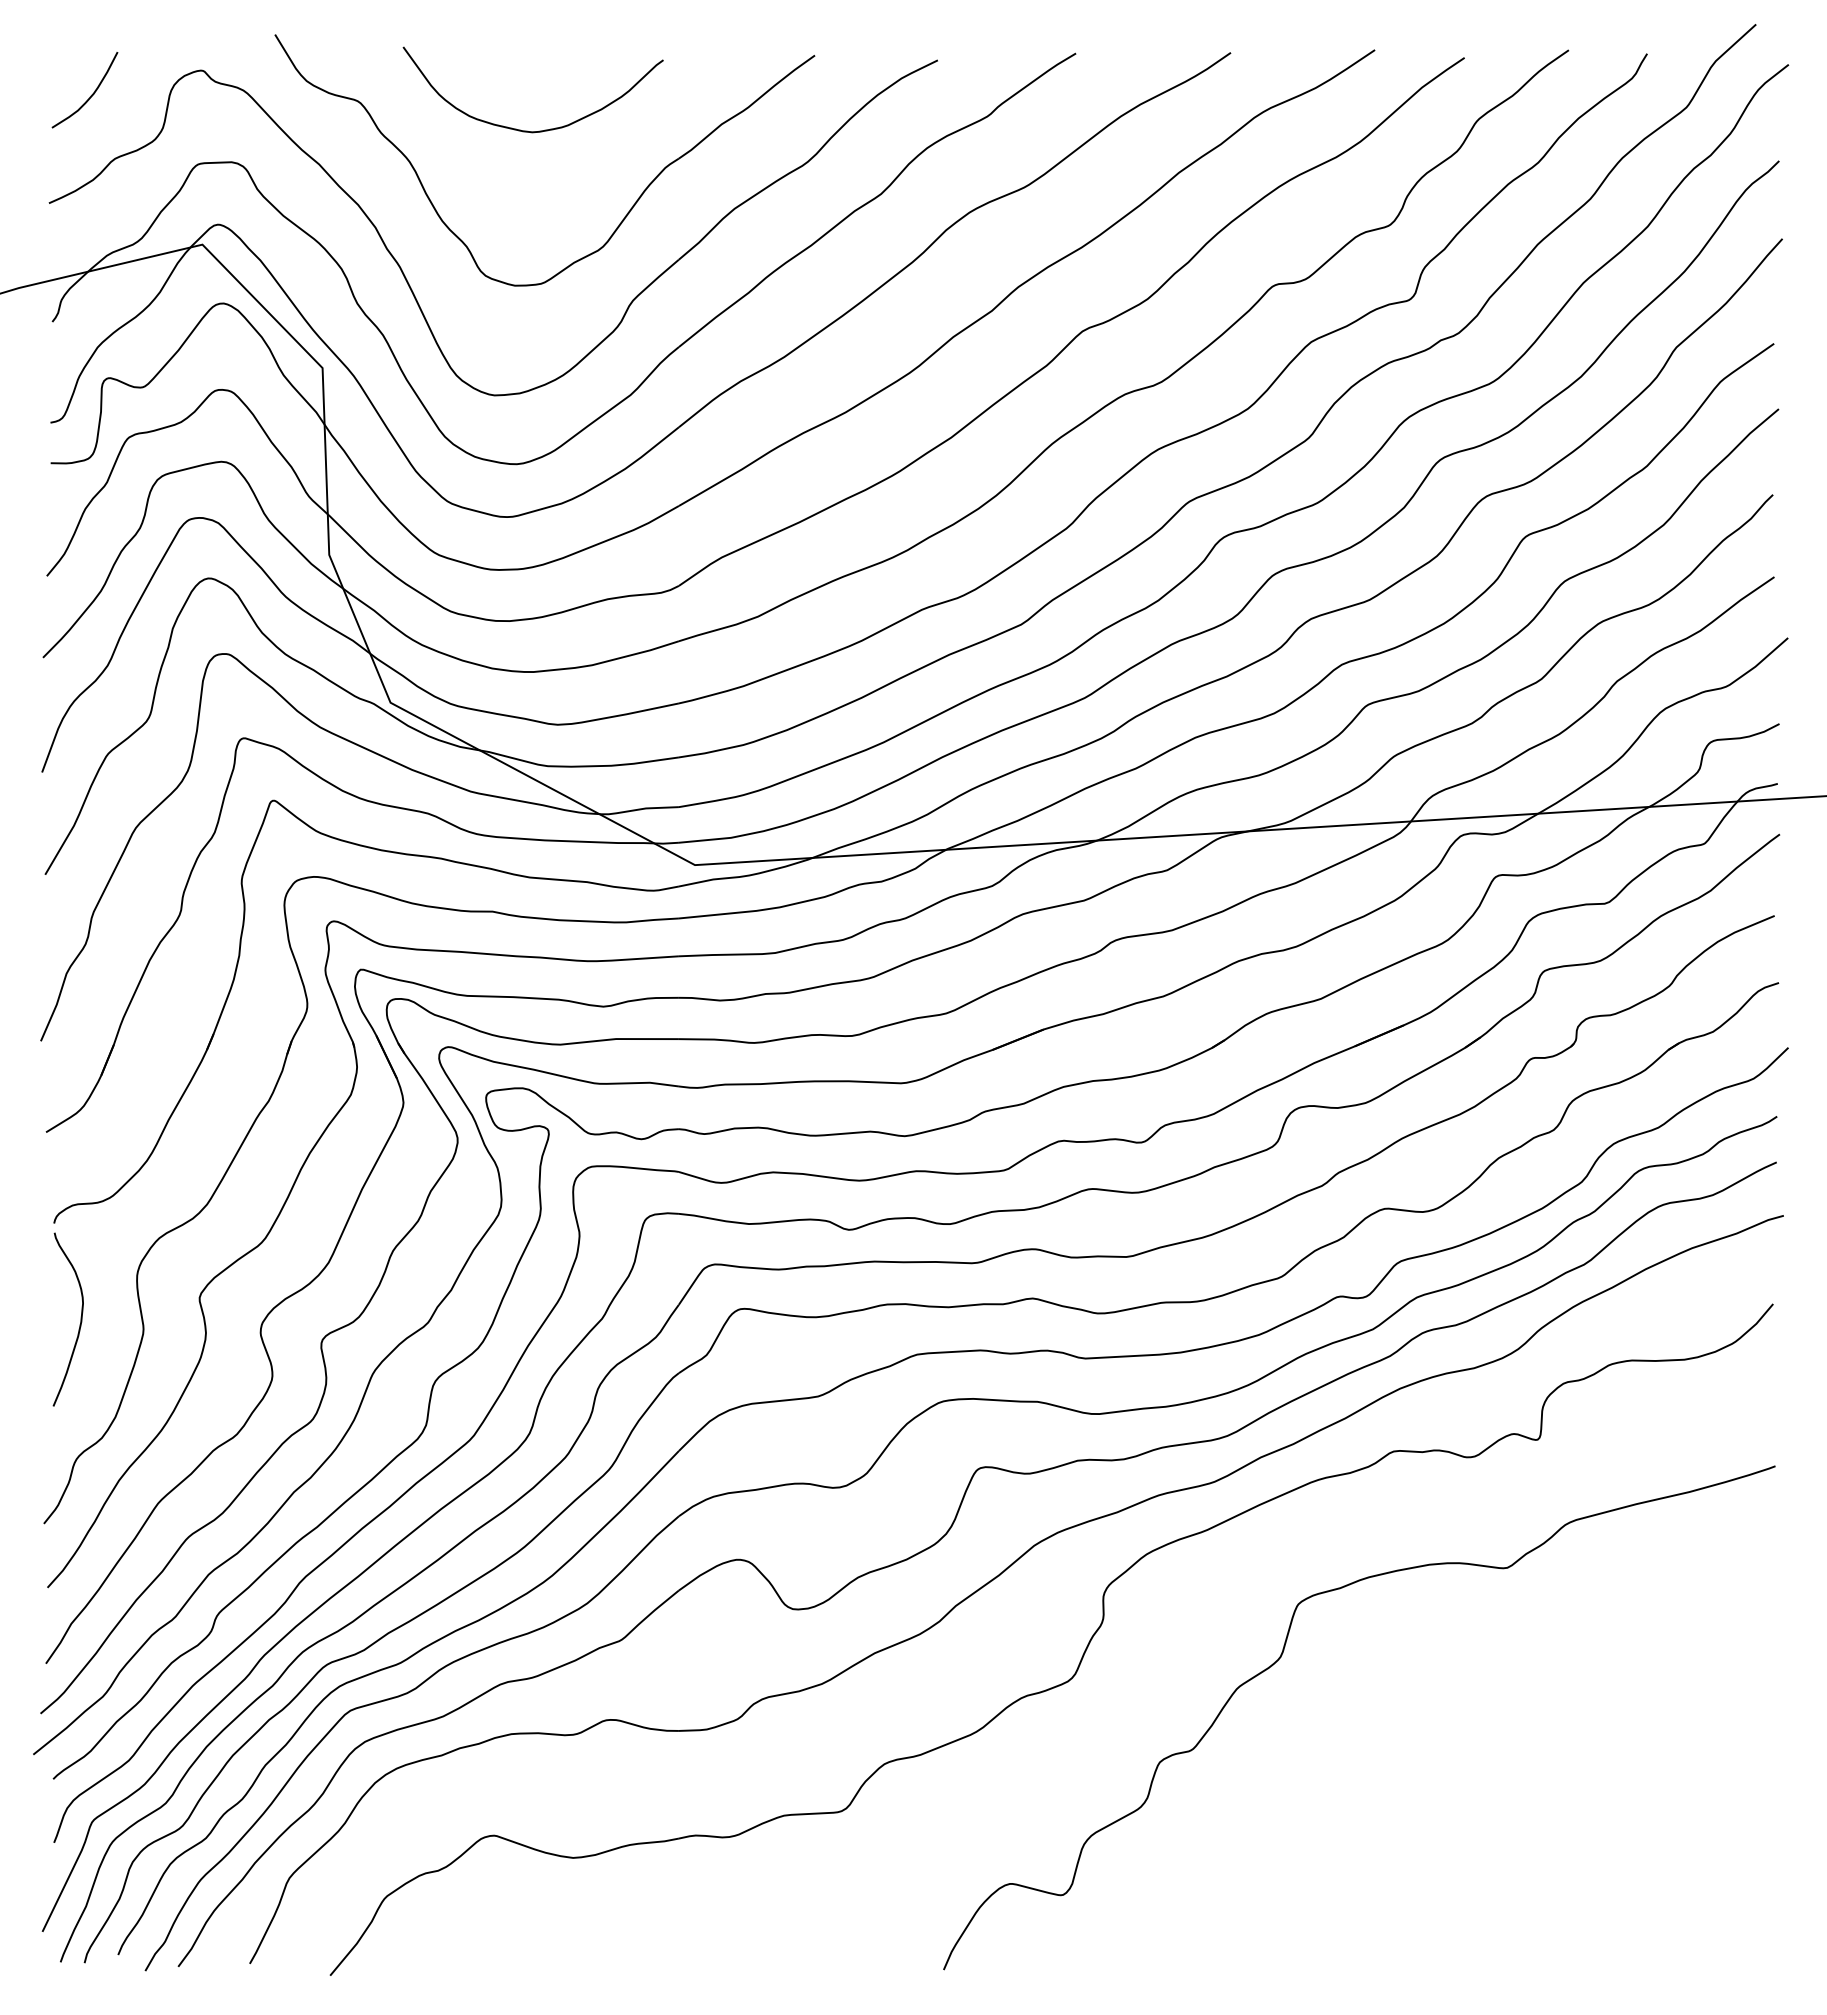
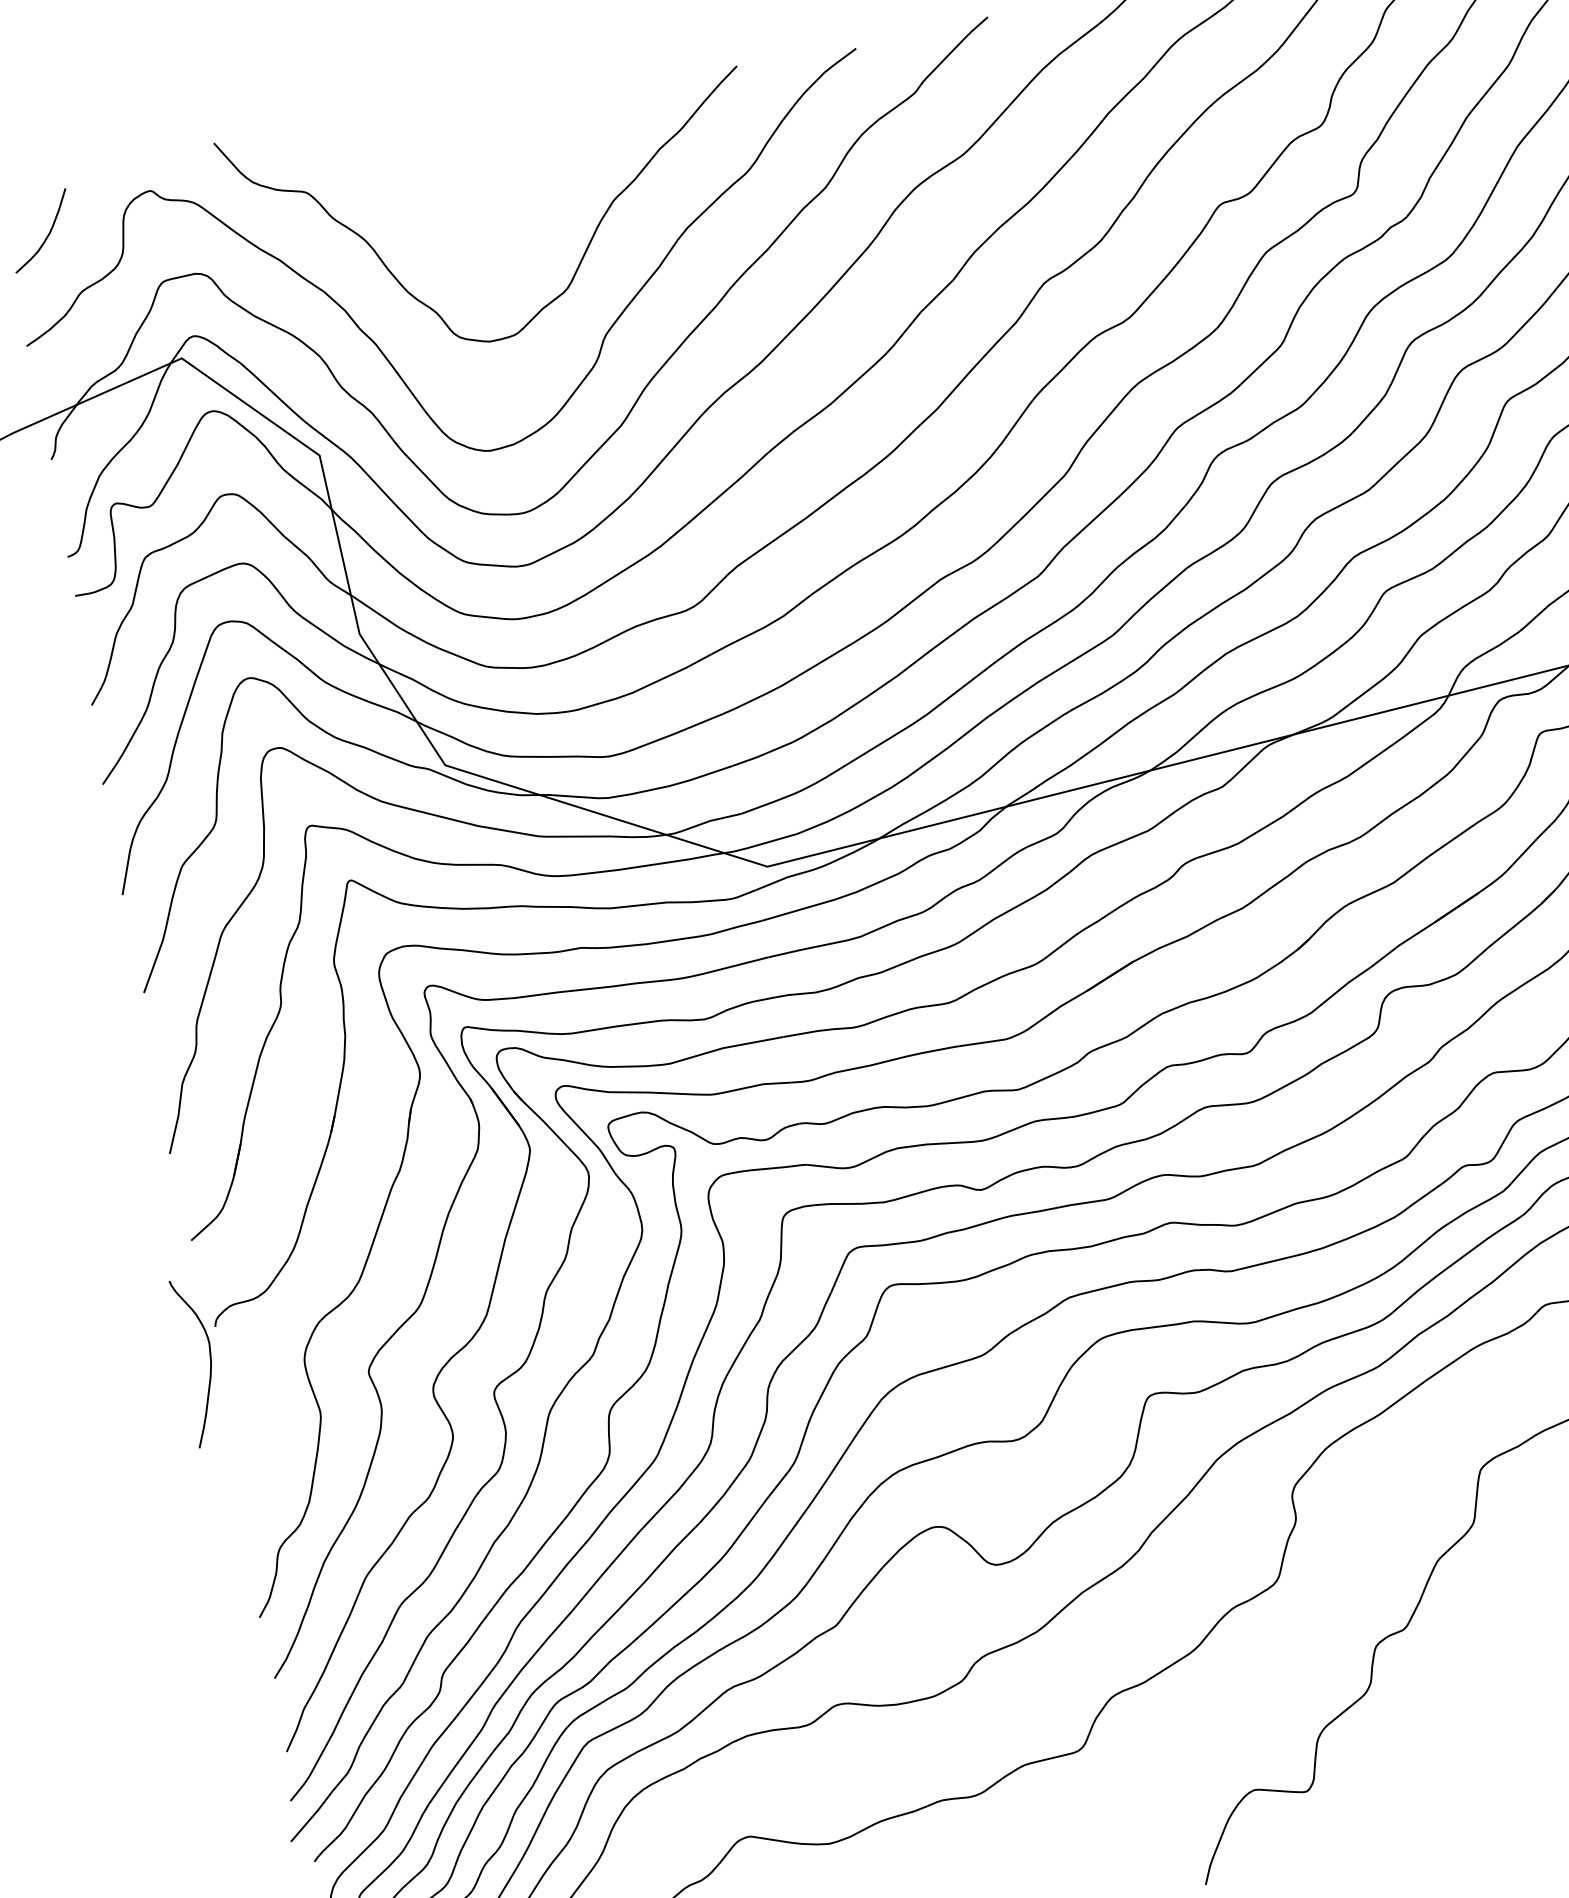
curve: (527, 130) -> (473, 190), removed
curve: (80, 1319) -> (209, 1359), moved

